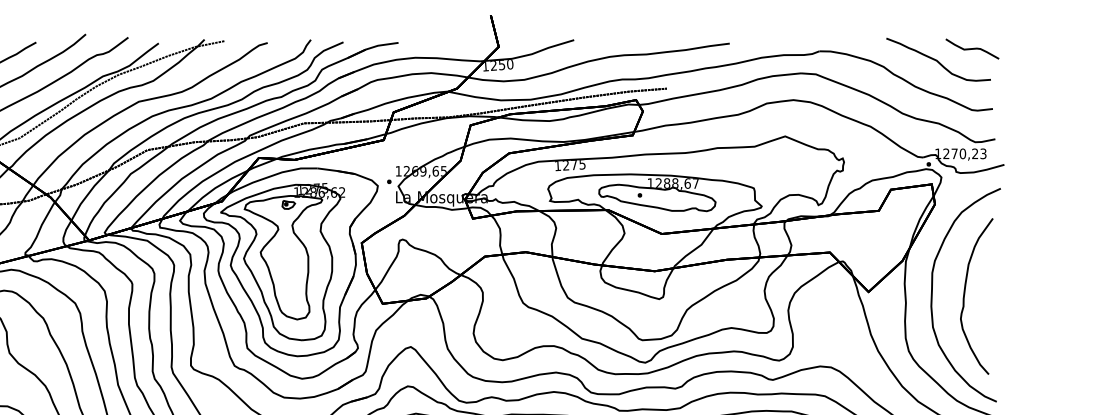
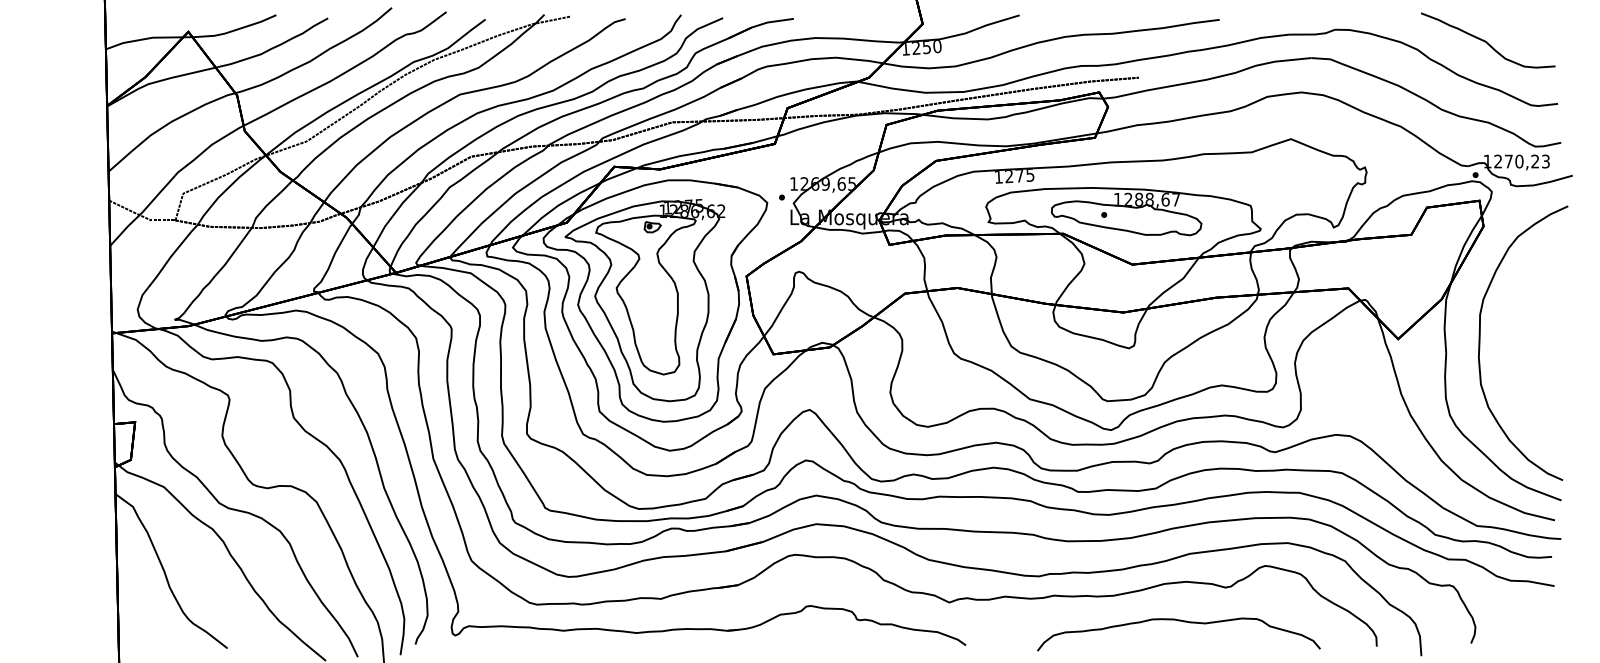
curve: (972, 48) -> (1531, 26), removed
curve: (965, 293) -> (1522, 341), removed

